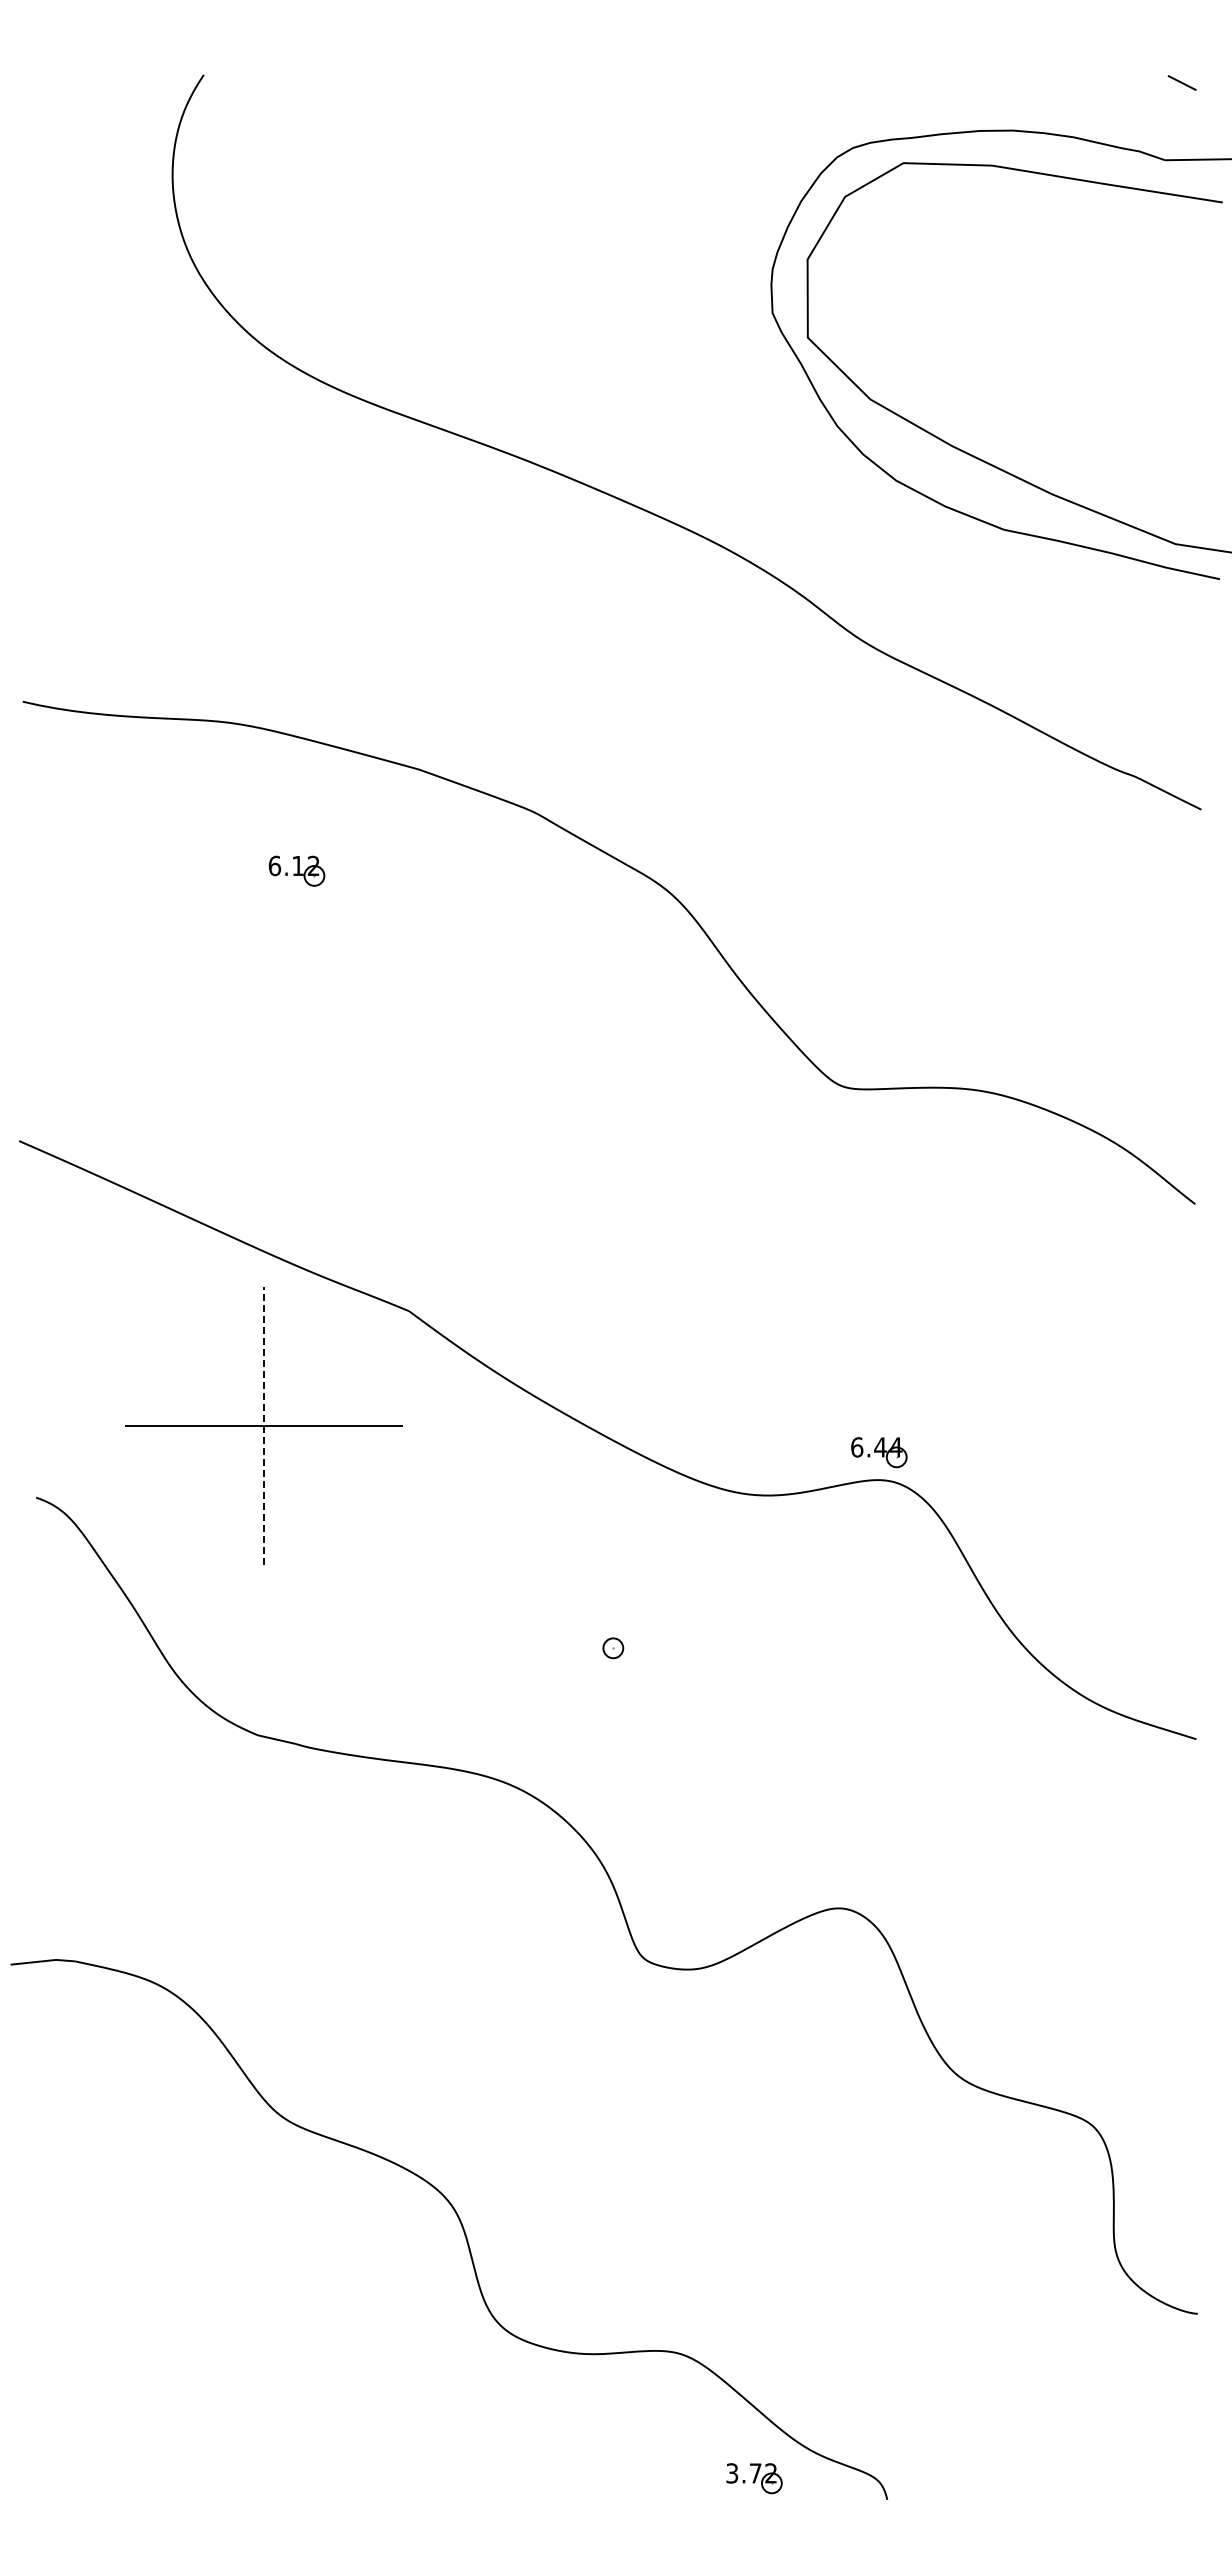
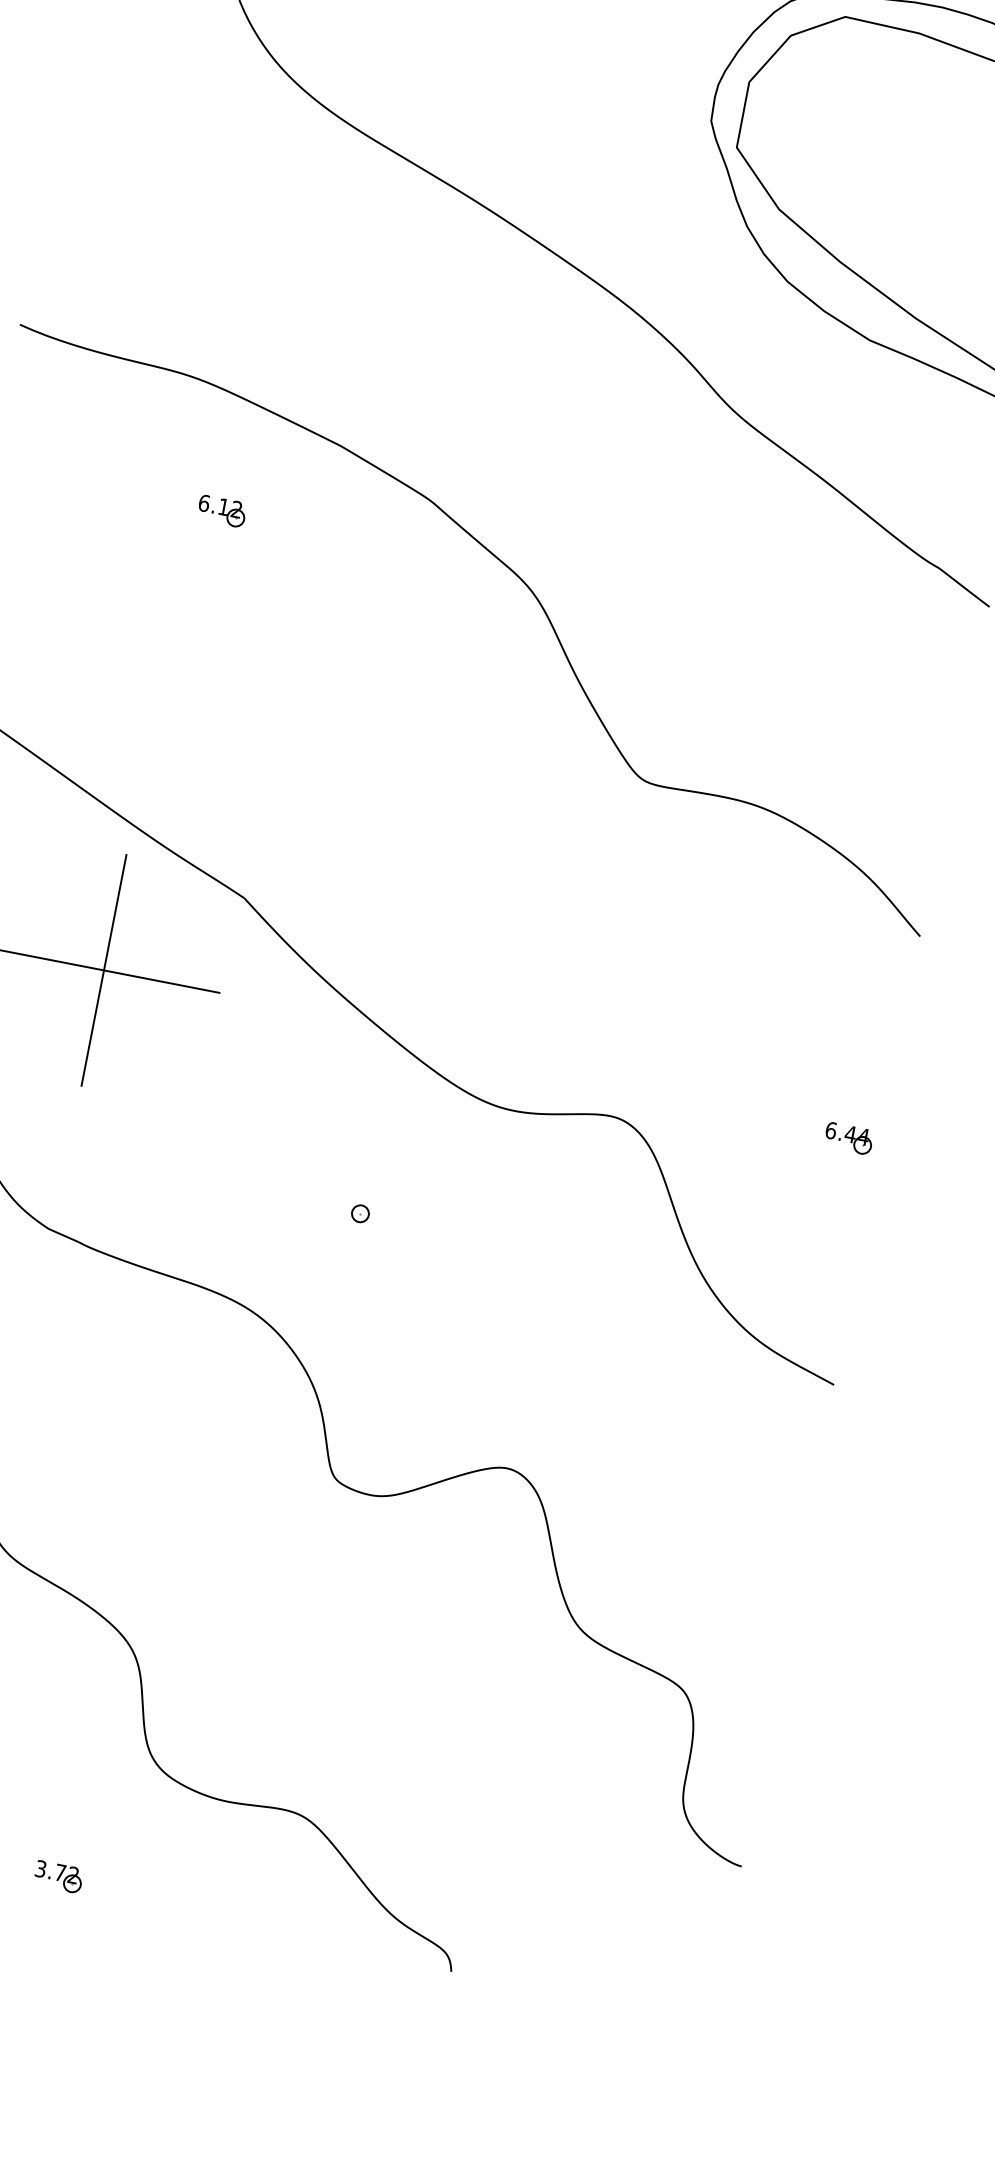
line: (263, 1425) -> (103, 970), dashed -> solid
part: (879, 1452) -> (849, 1138), moved
part: (754, 2478) -> (58, 1876), moved

